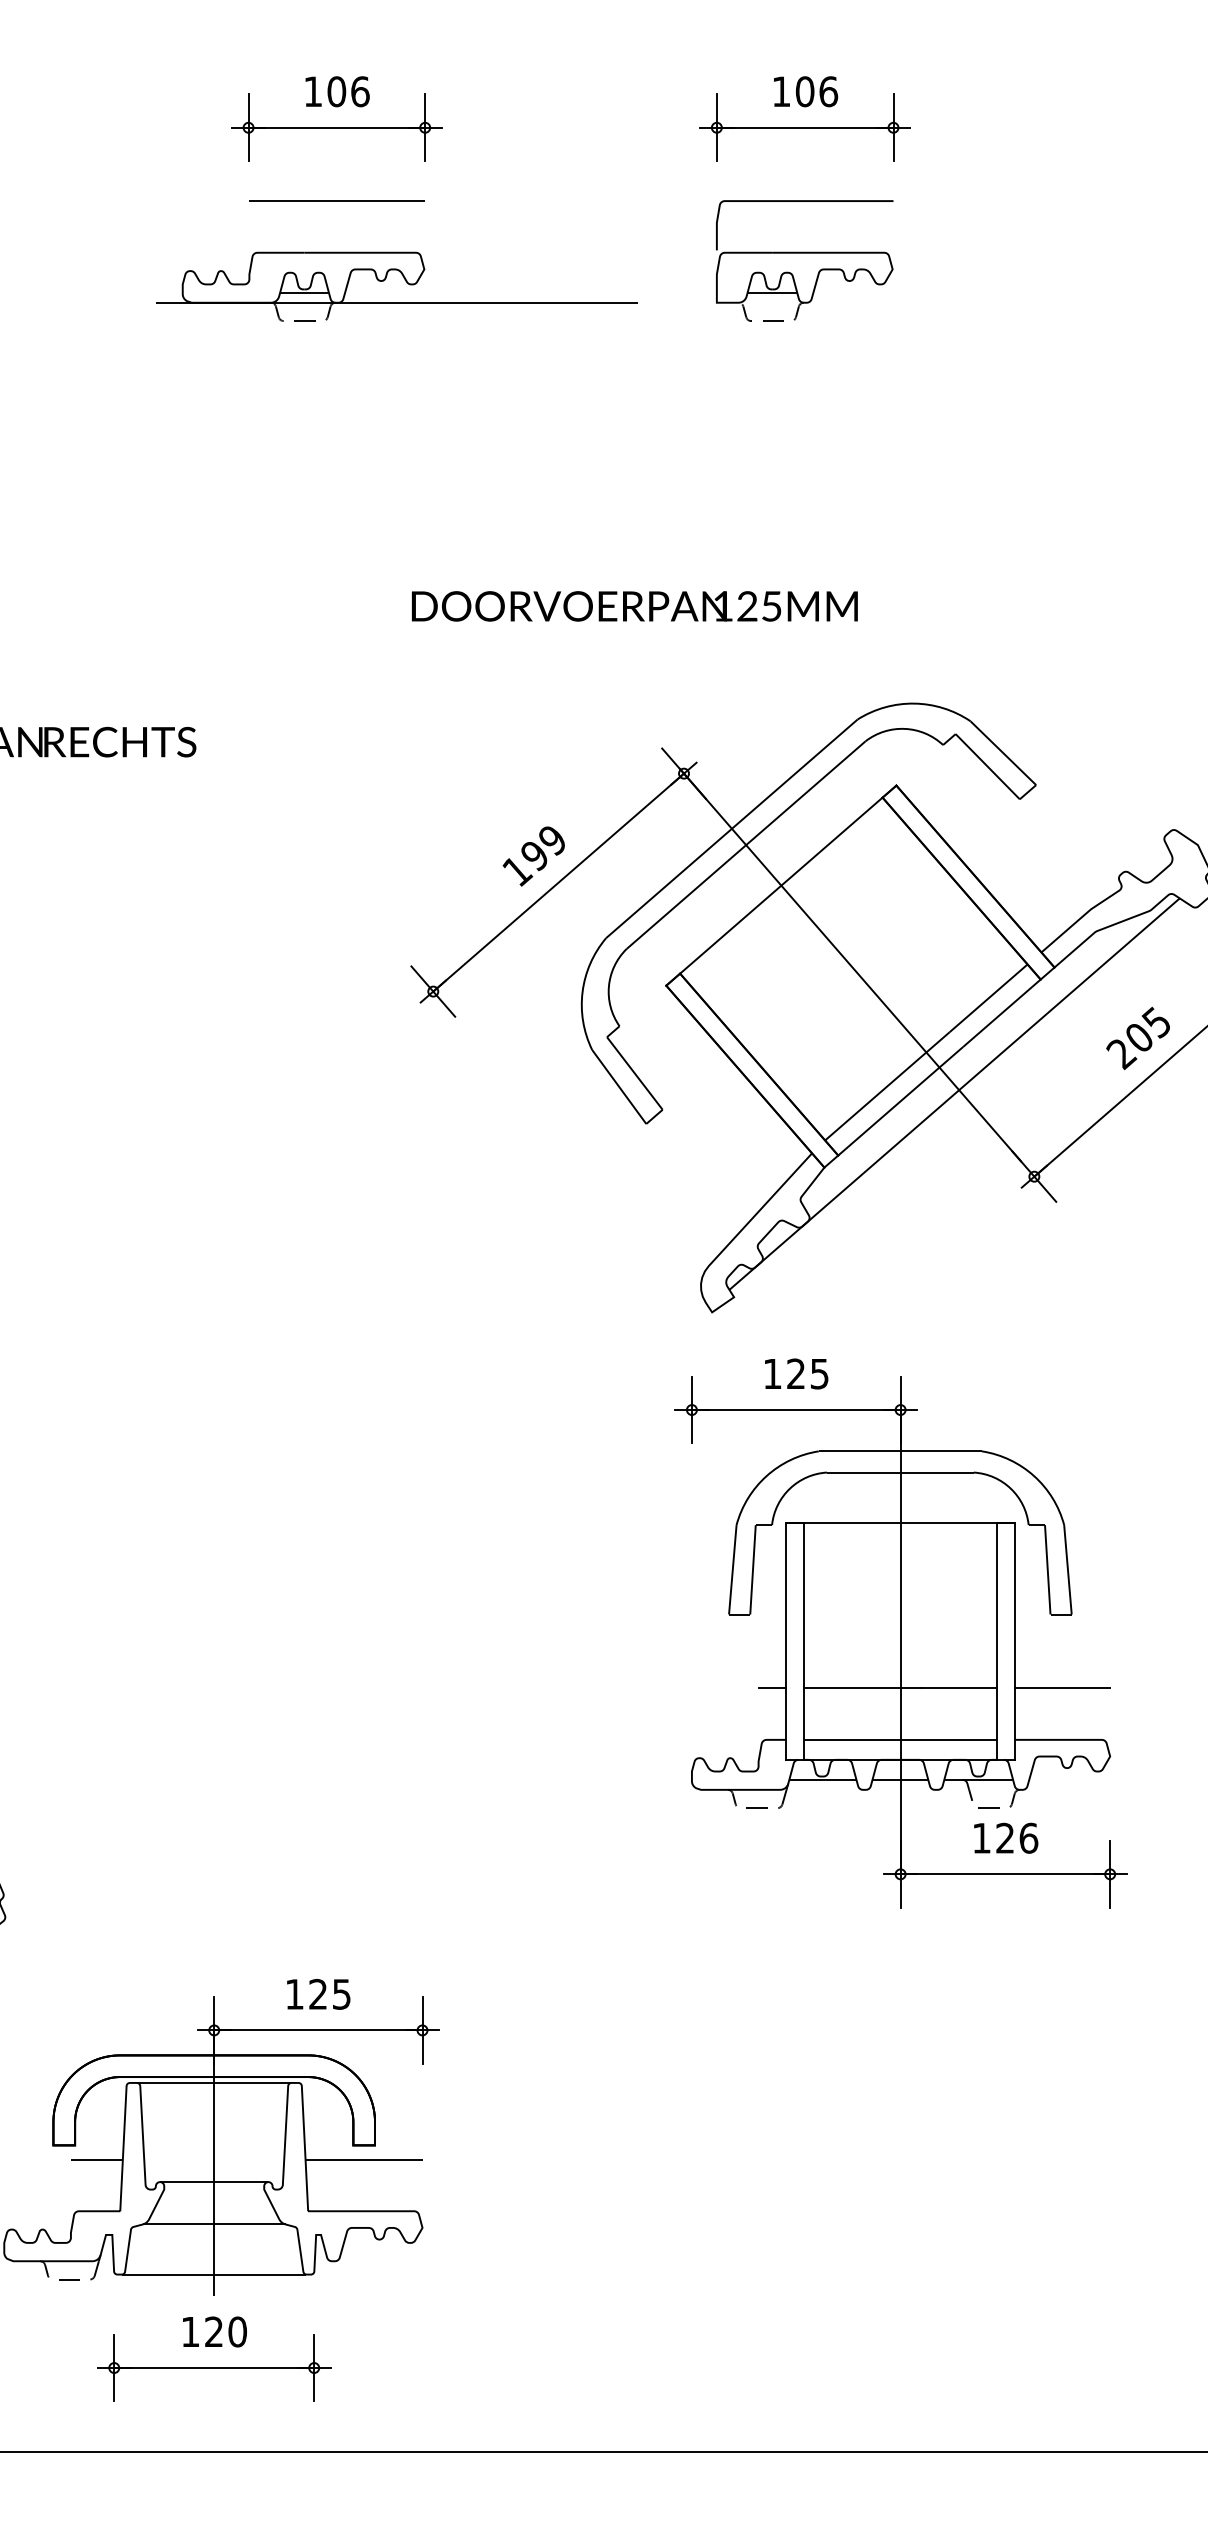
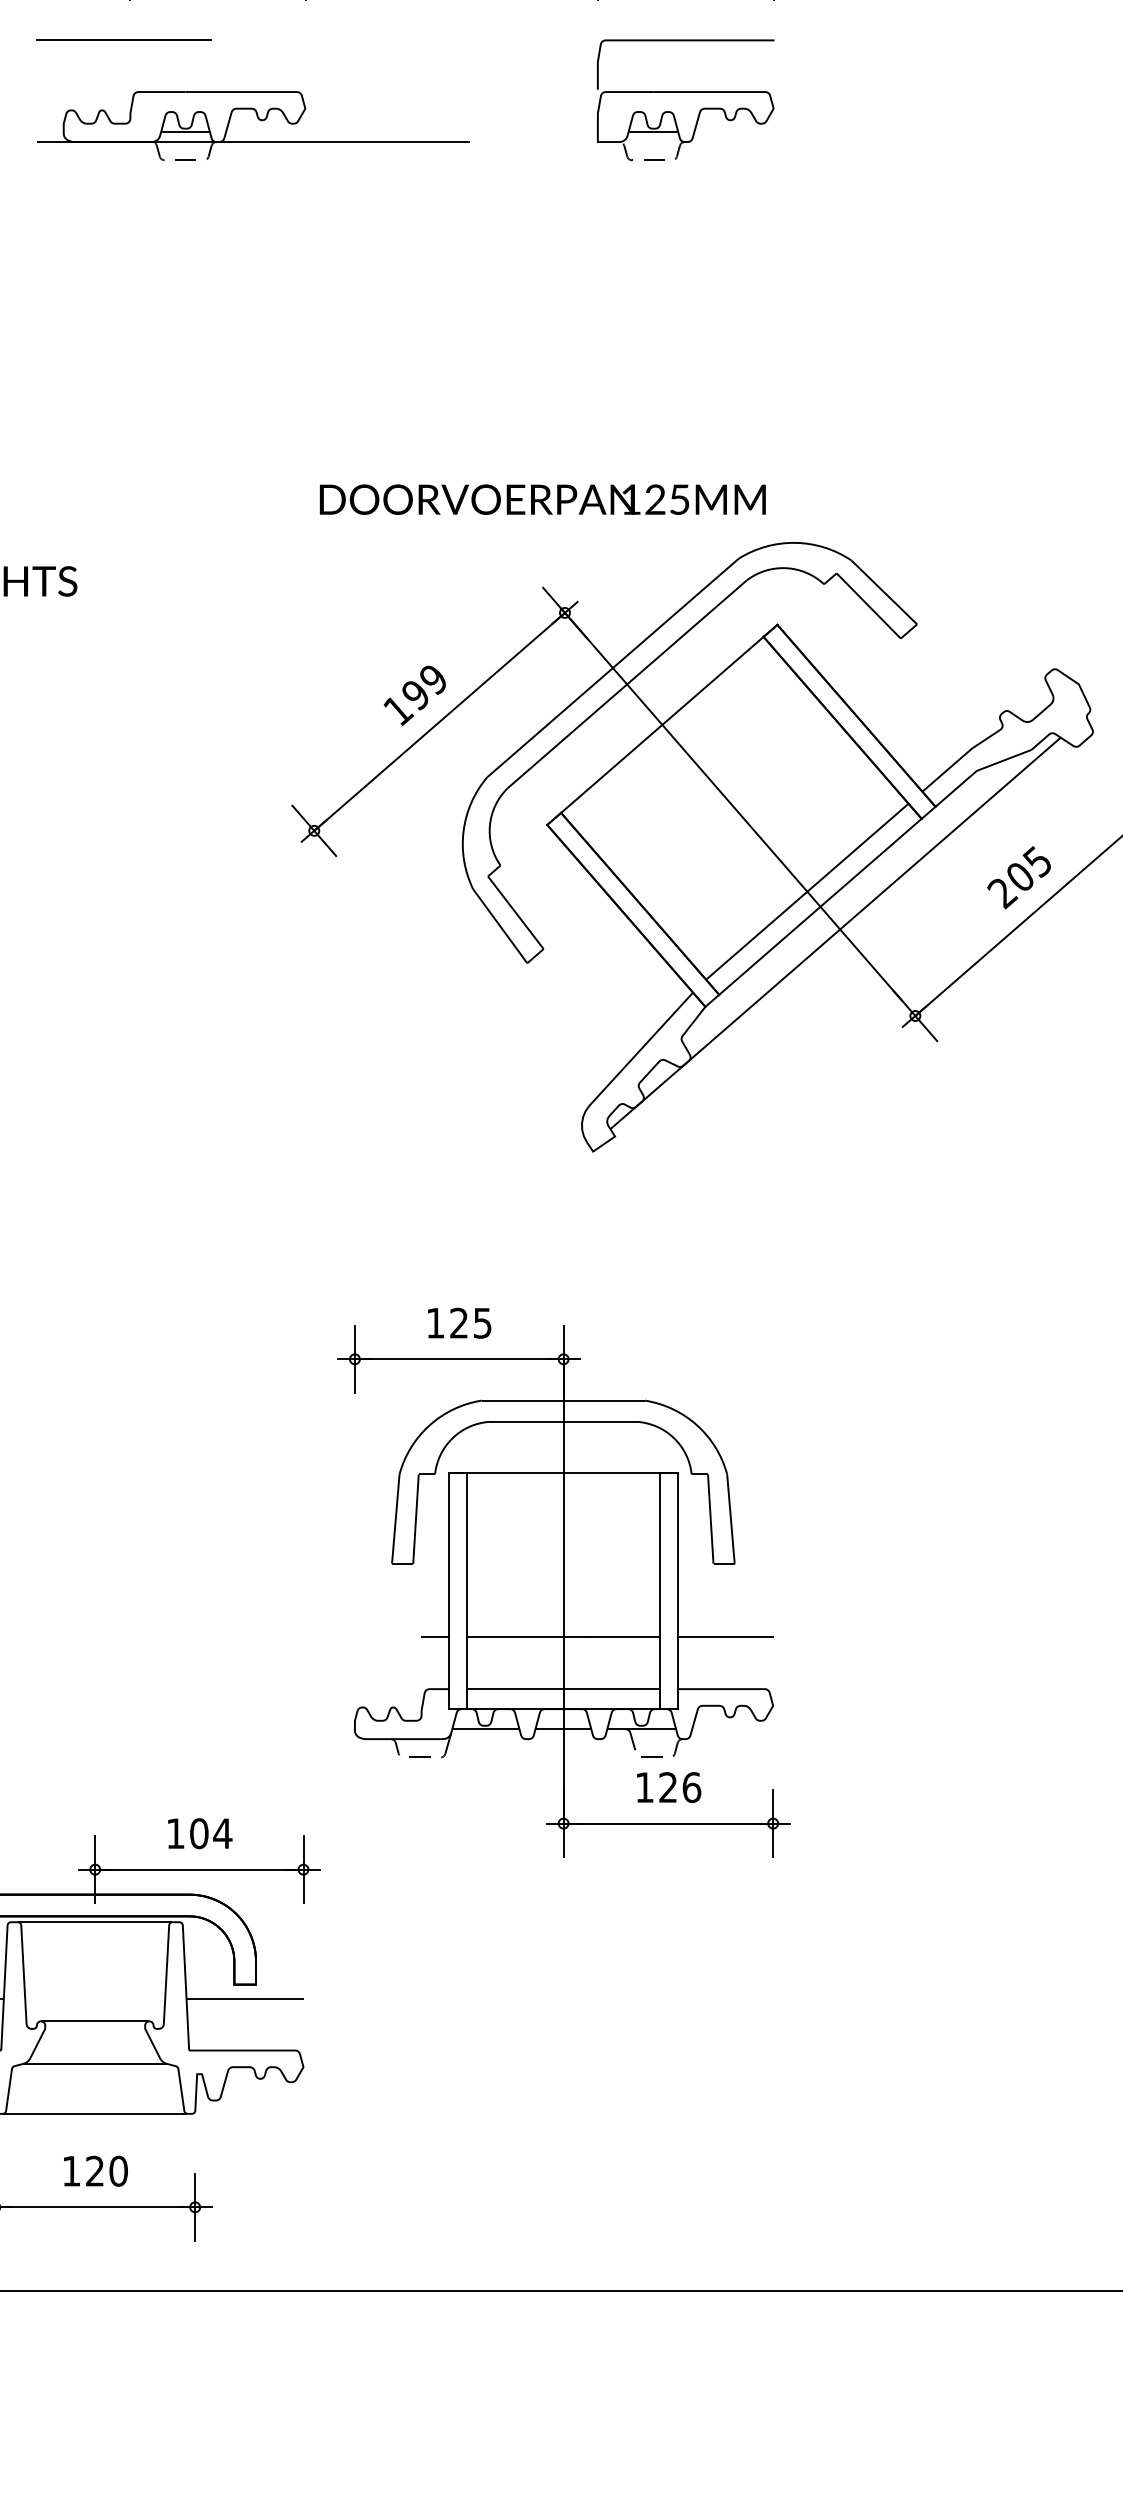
line: (336, 200) -> (123, 39), moved
text: (634, 606) -> (542, 499), moved
part: (900, 1633) -> (563, 1582), moved
text: (330, 1994) -> (211, 1833), 125 -> 104

